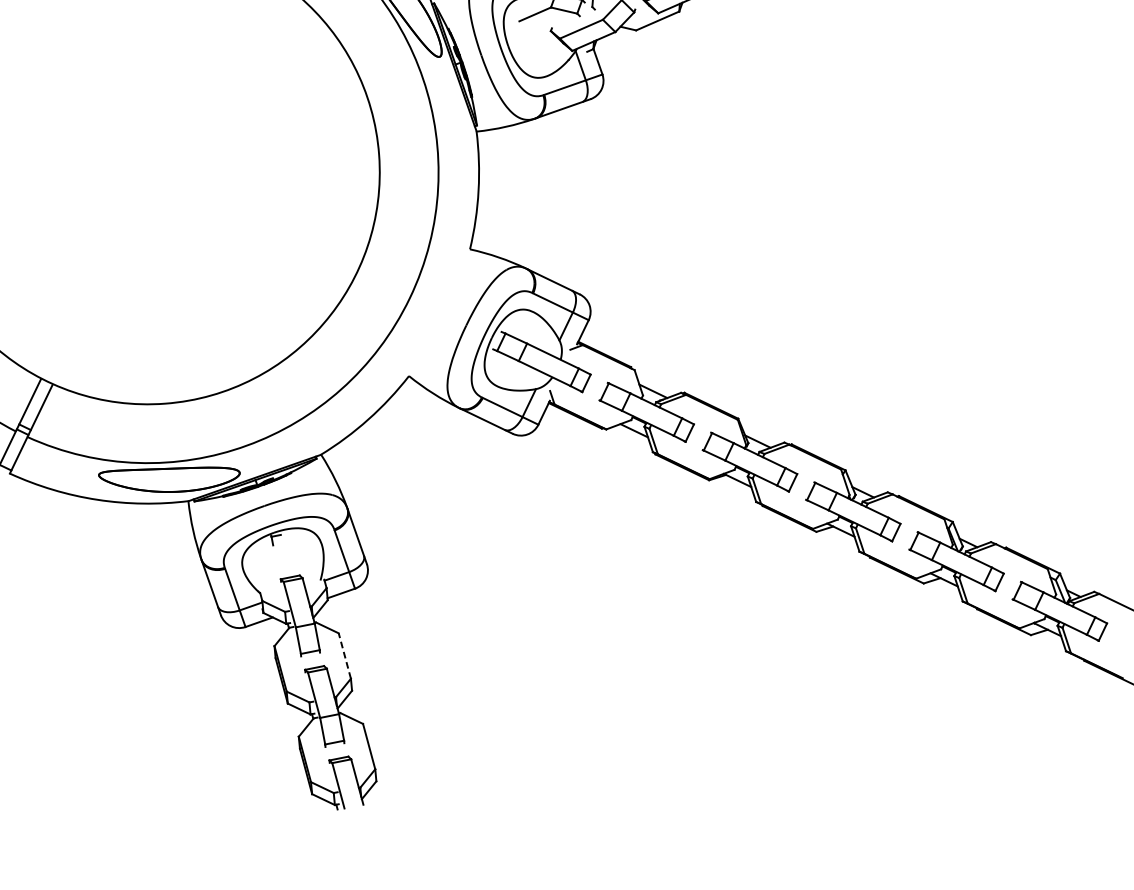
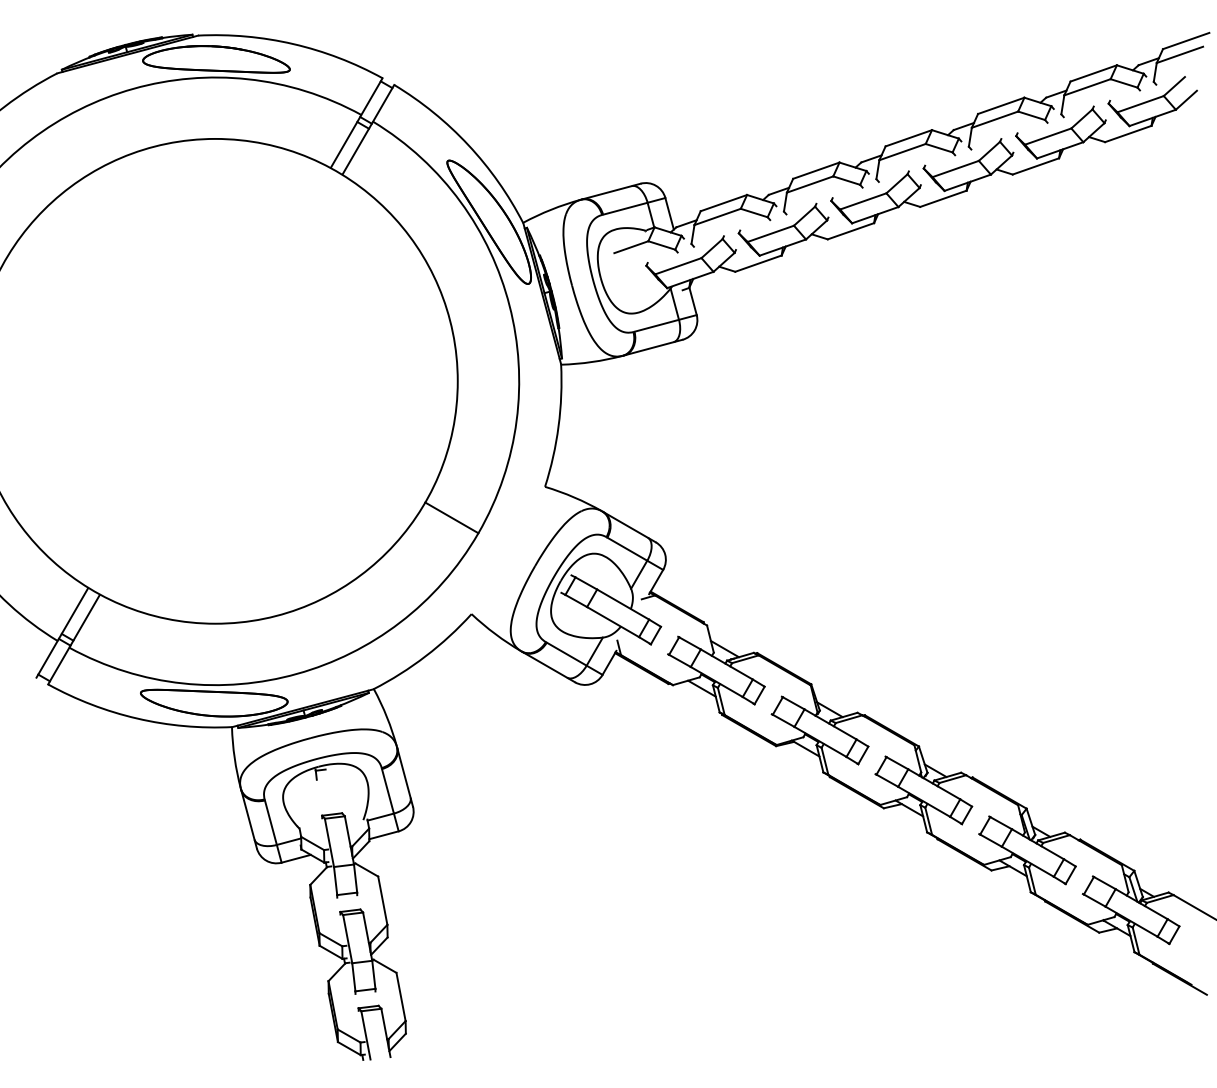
line: (382, 285) -> (451, 517), added
line: (344, 655) -> (382, 900), dashed -> solid

